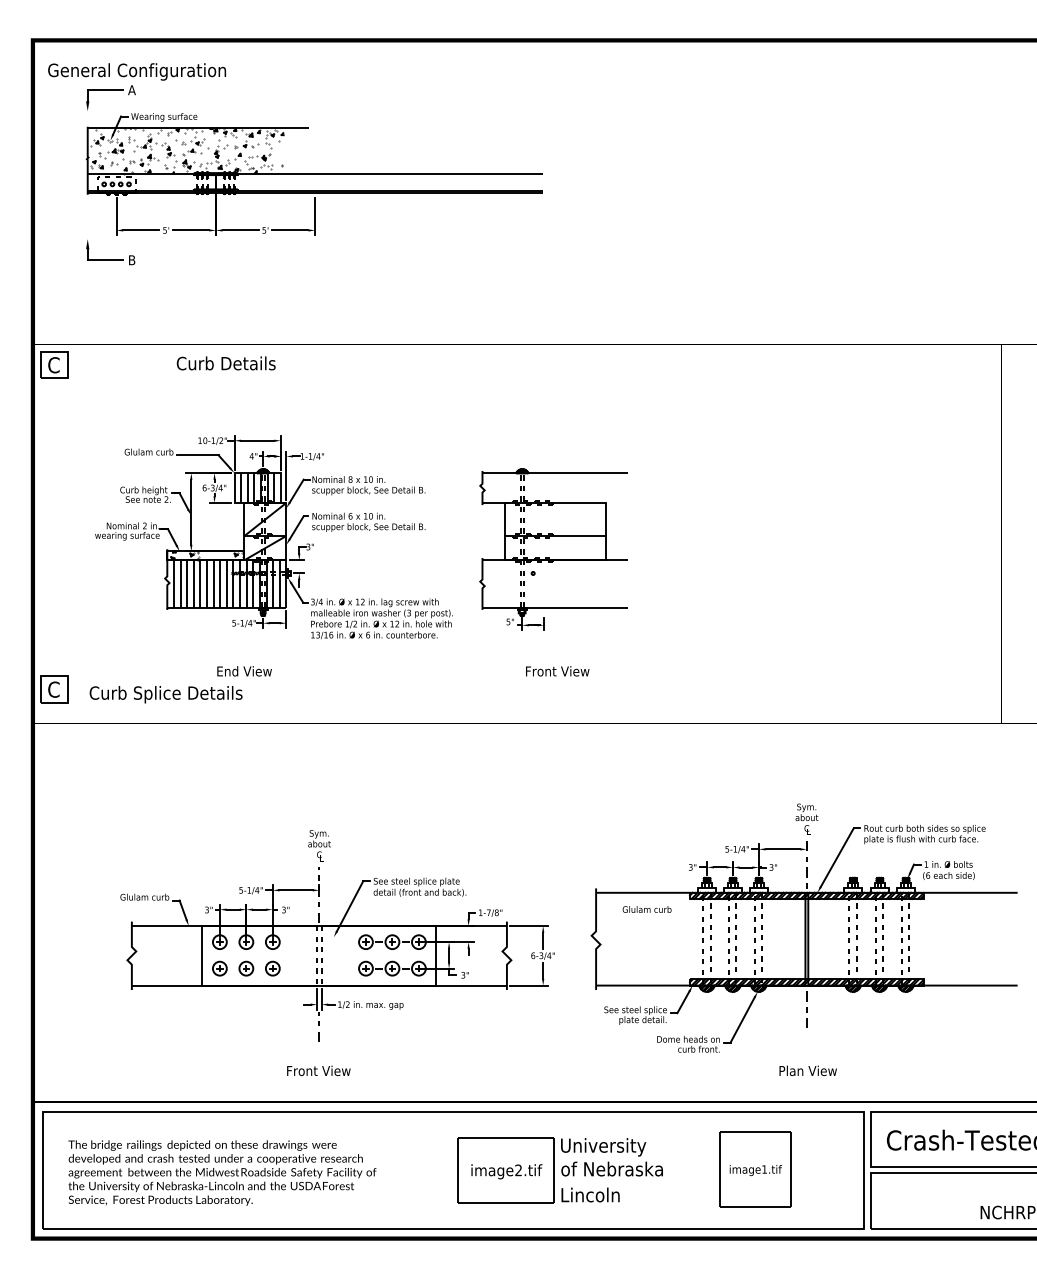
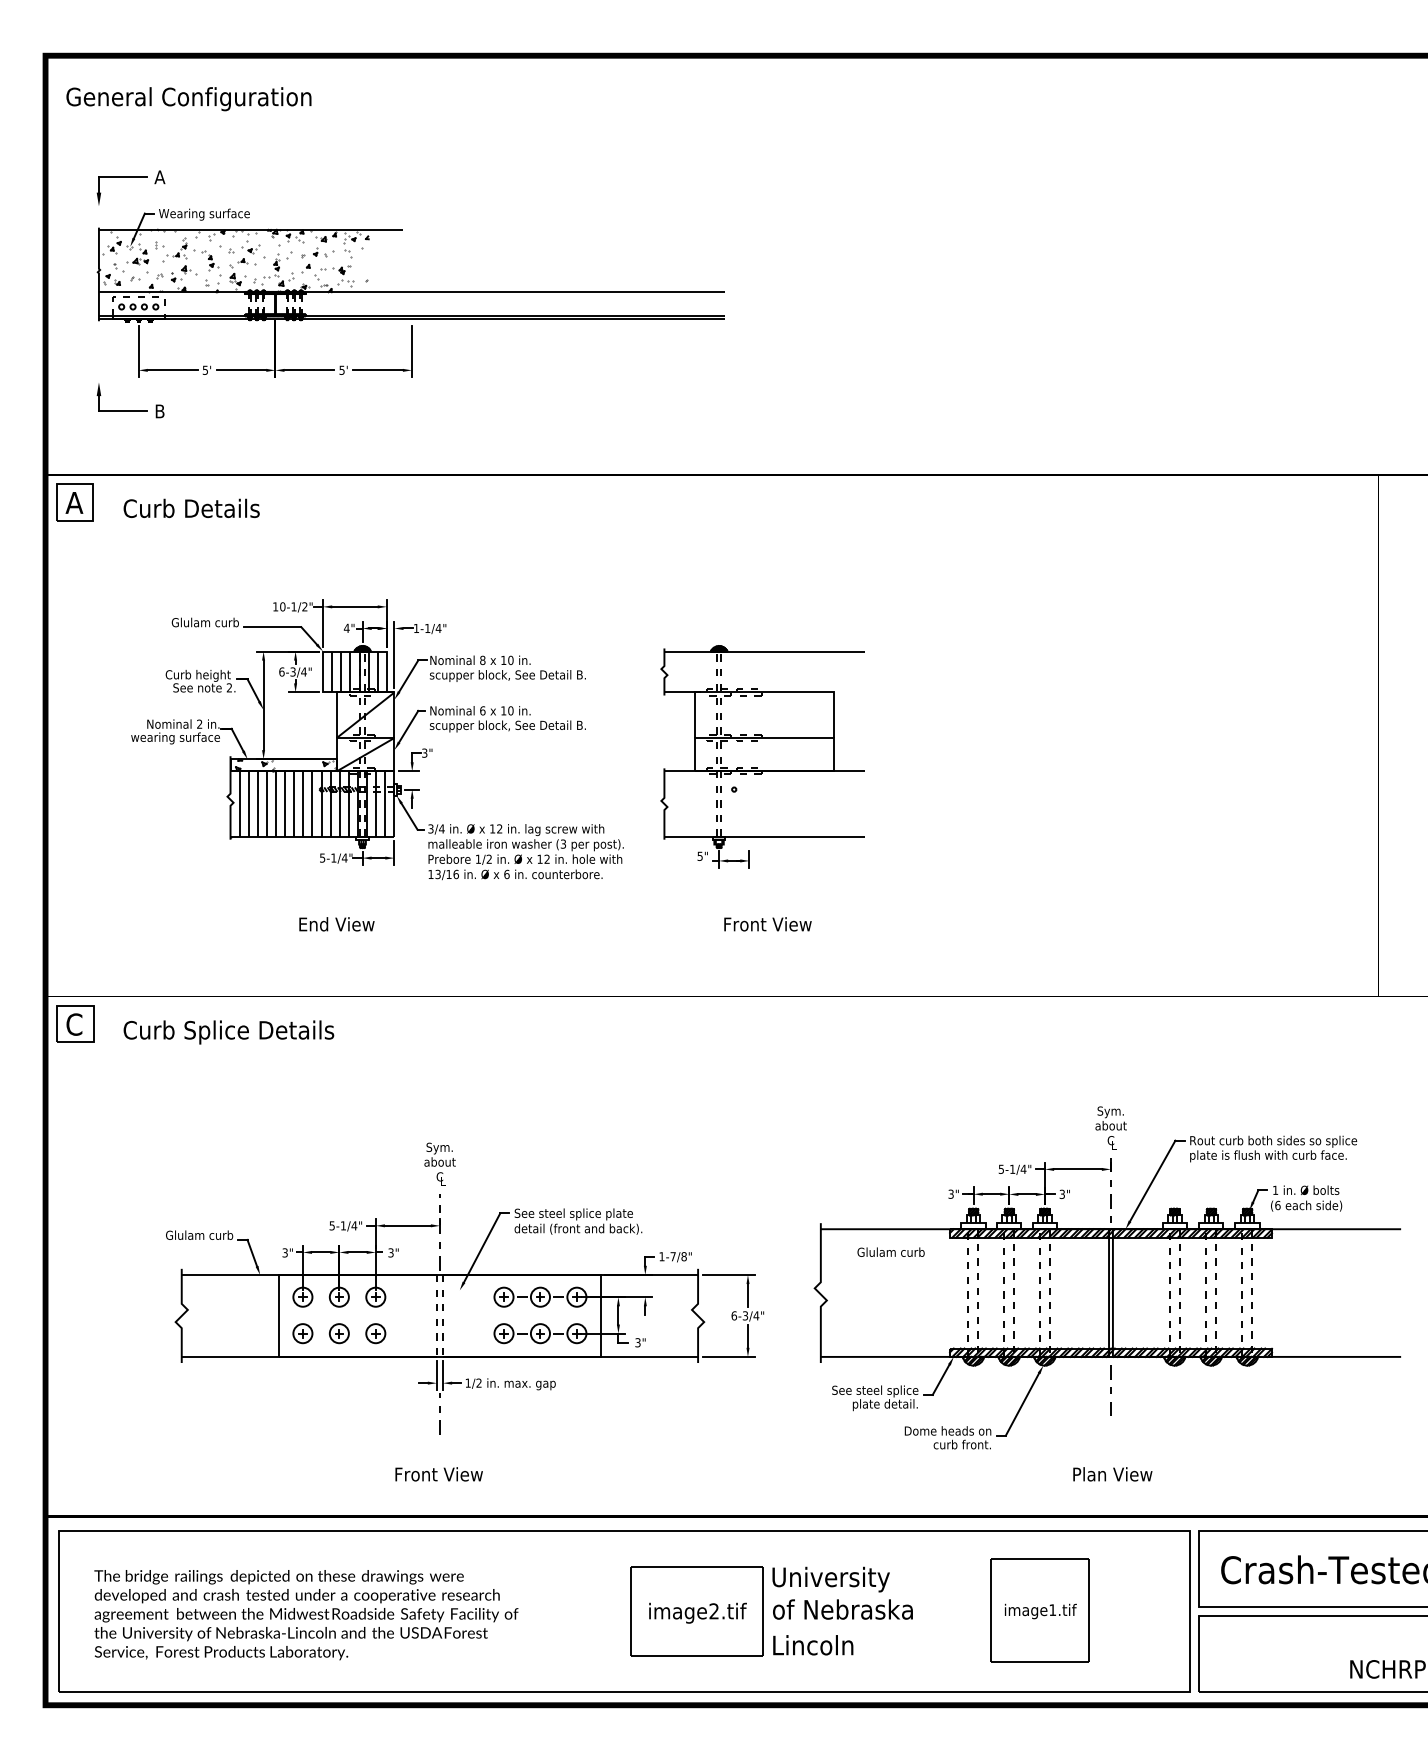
part: (314, 175) -> (410, 294), moved
text: (226, 362) -> (191, 507), moved
text: (53, 364) -> (74, 502), C -> A
part: (54, 688) -> (75, 1023), moved
text: (165, 694) -> (228, 1032), moved

